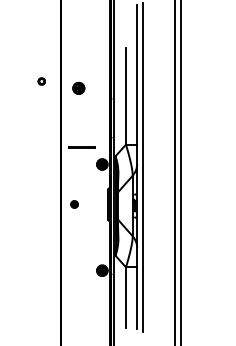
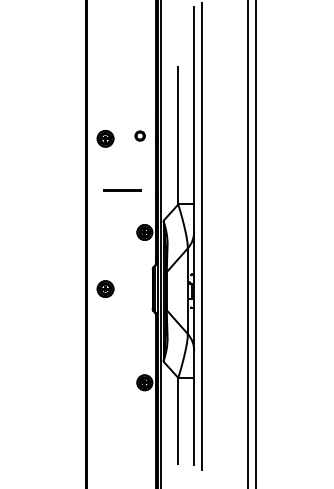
part: (41, 81) -> (139, 135), moved
part: (78, 88) -> (105, 138), moved
line: (81, 147) -> (122, 190), moved
part: (74, 204) -> (105, 288), size x1.67

